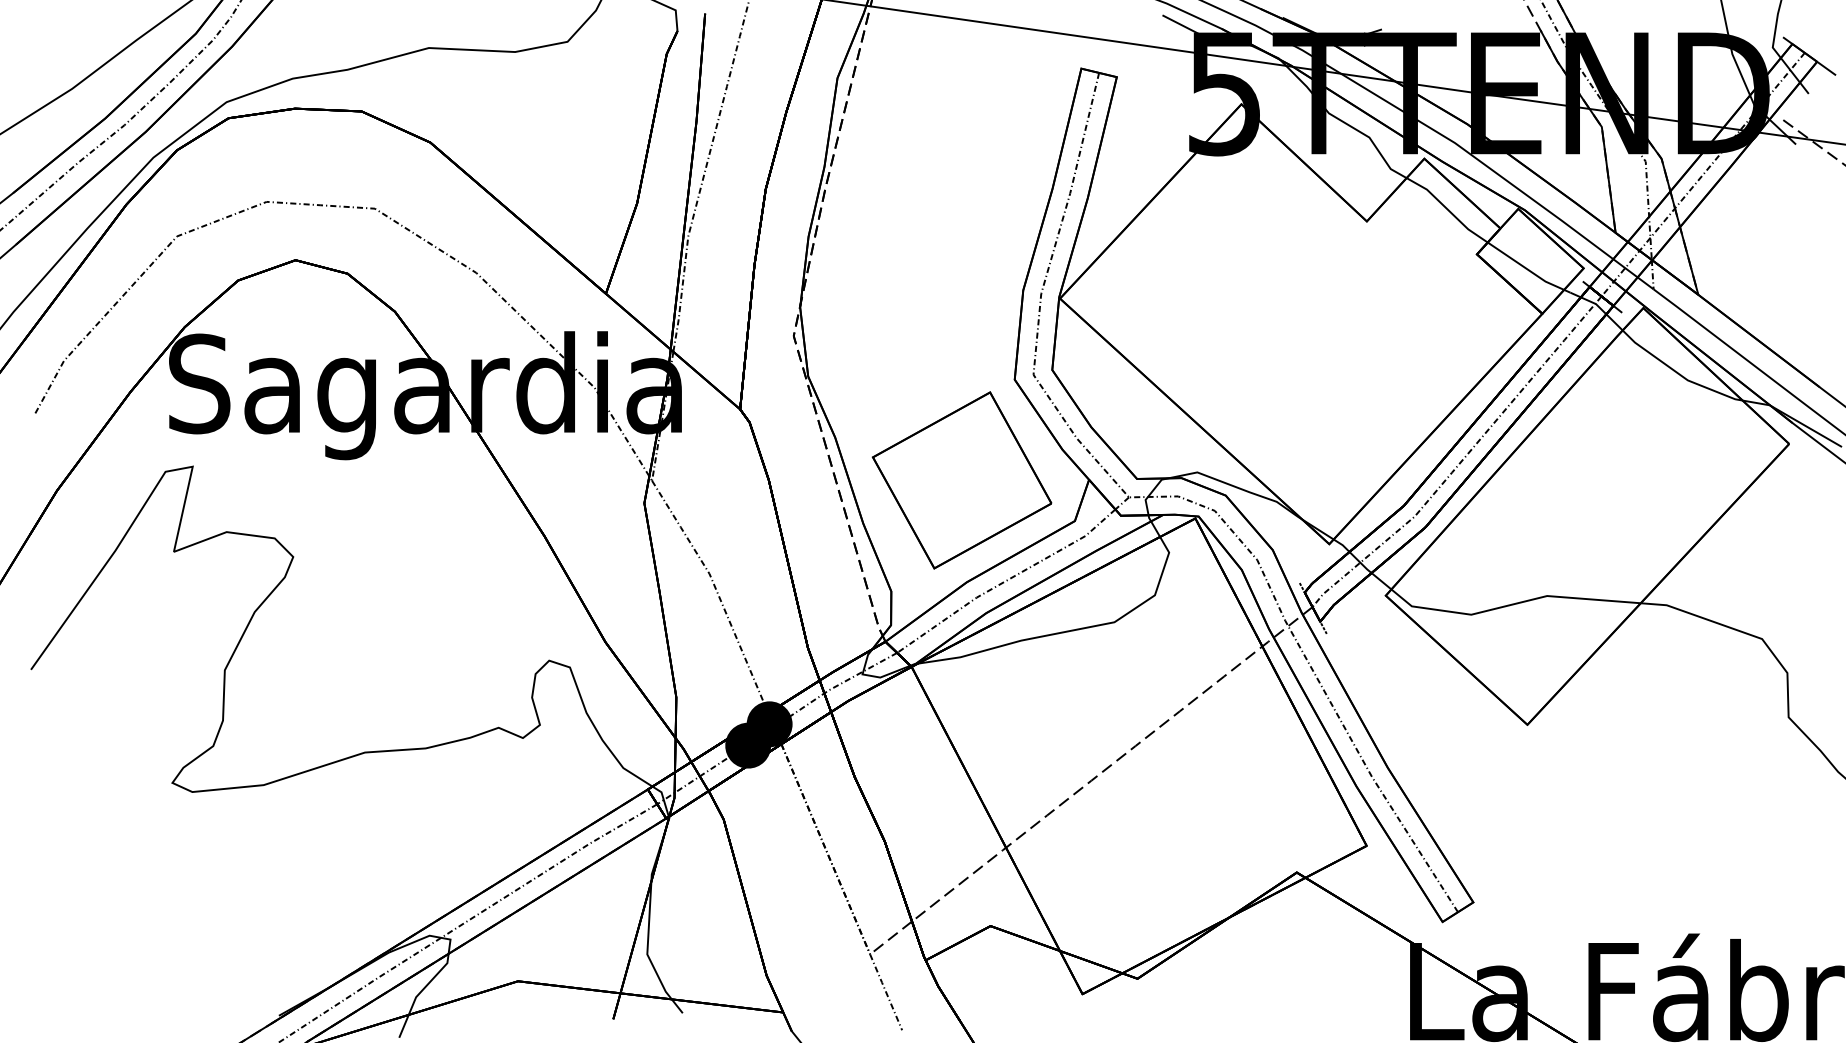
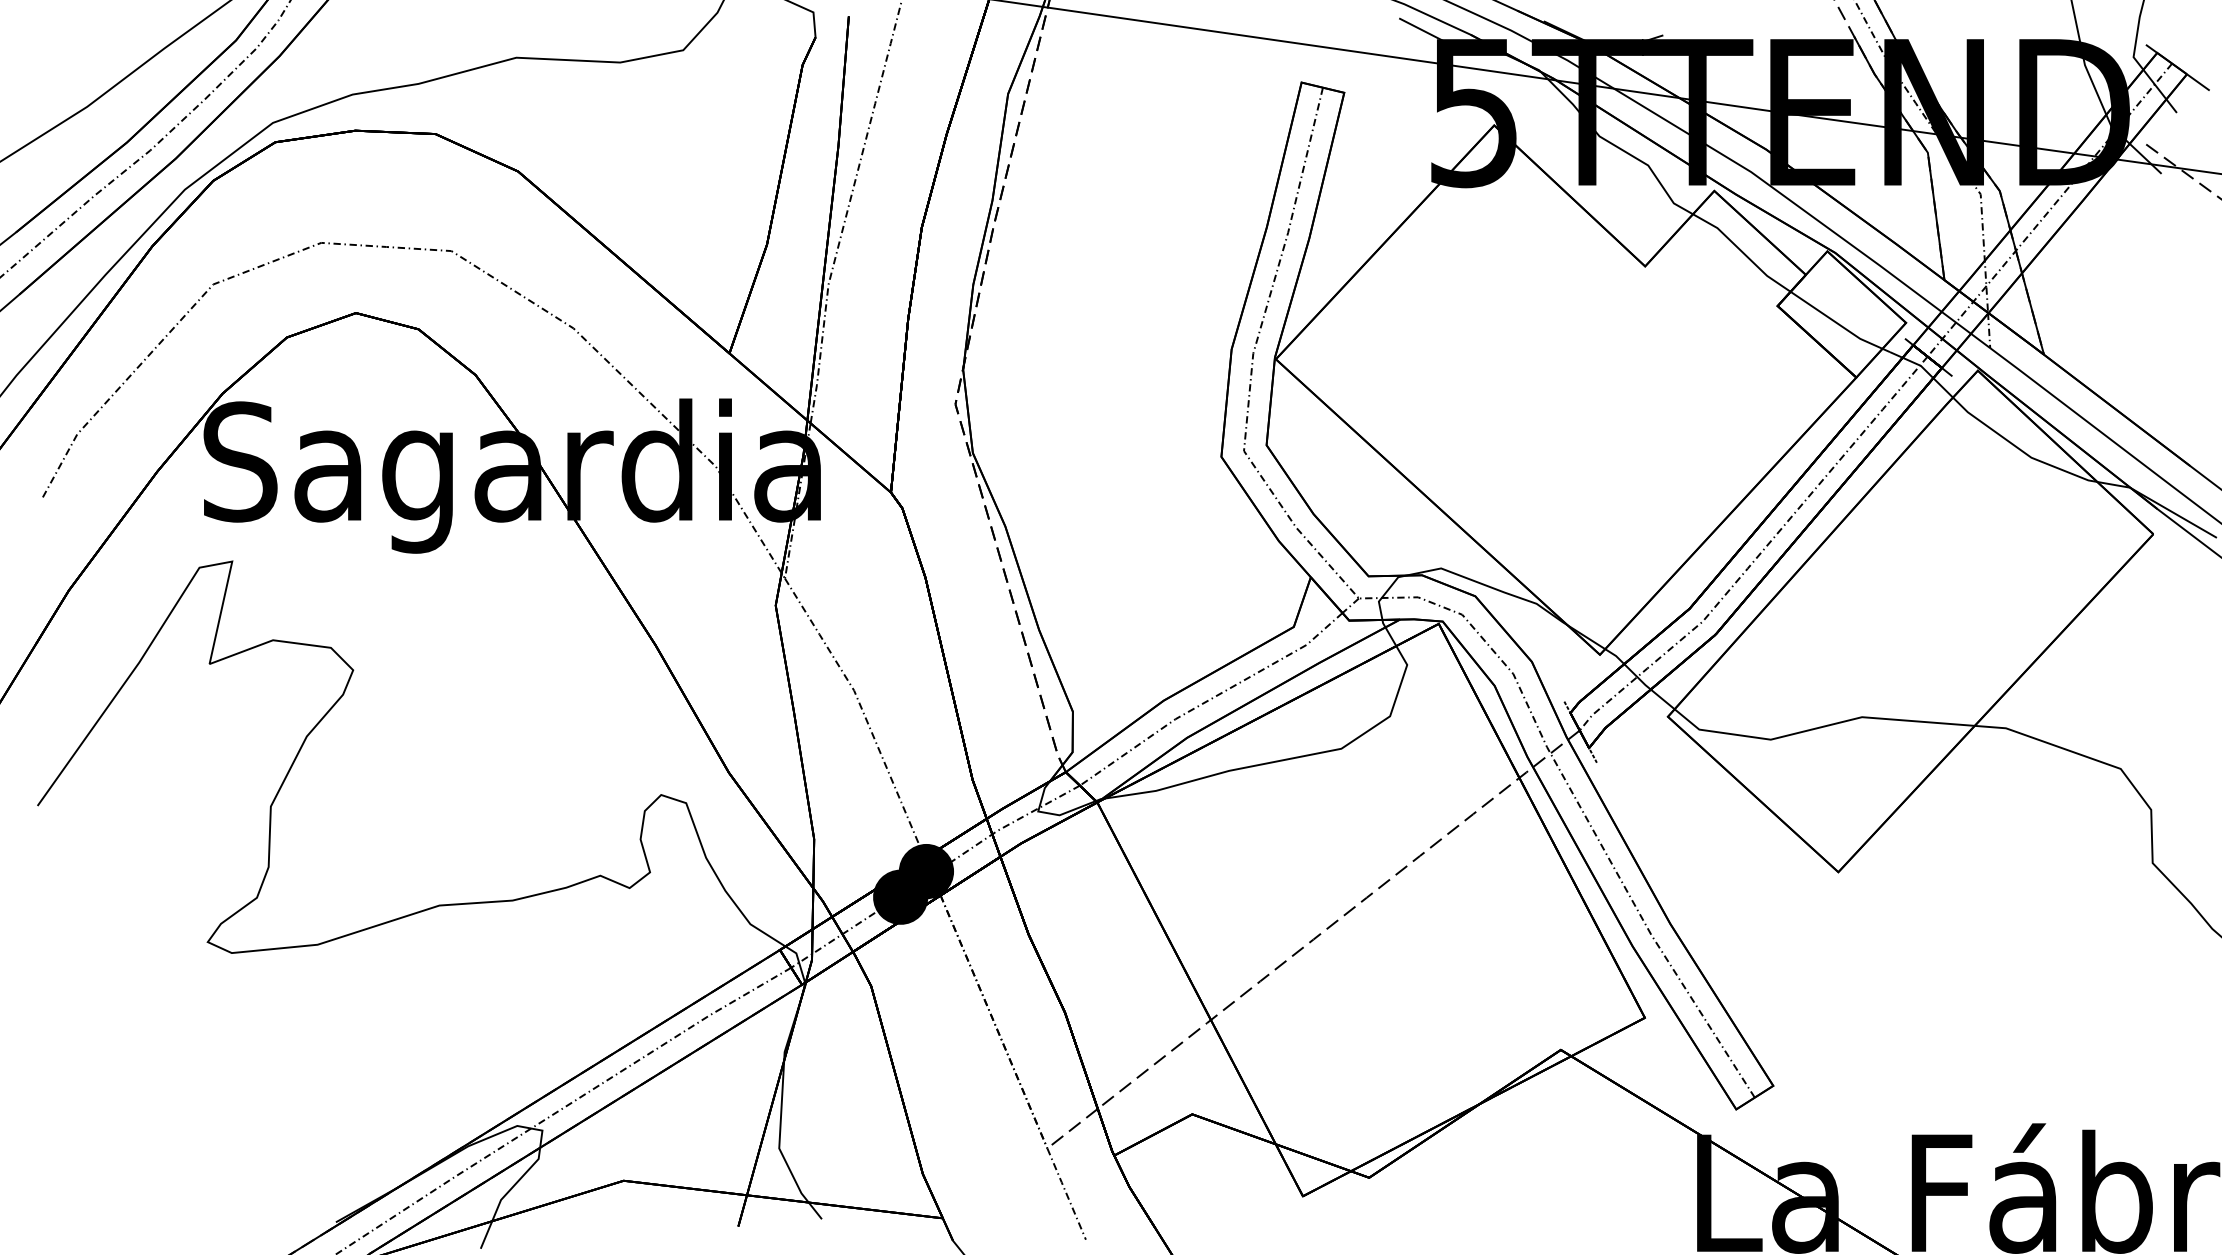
part: (961, 480) -> (1157, 578), removed

